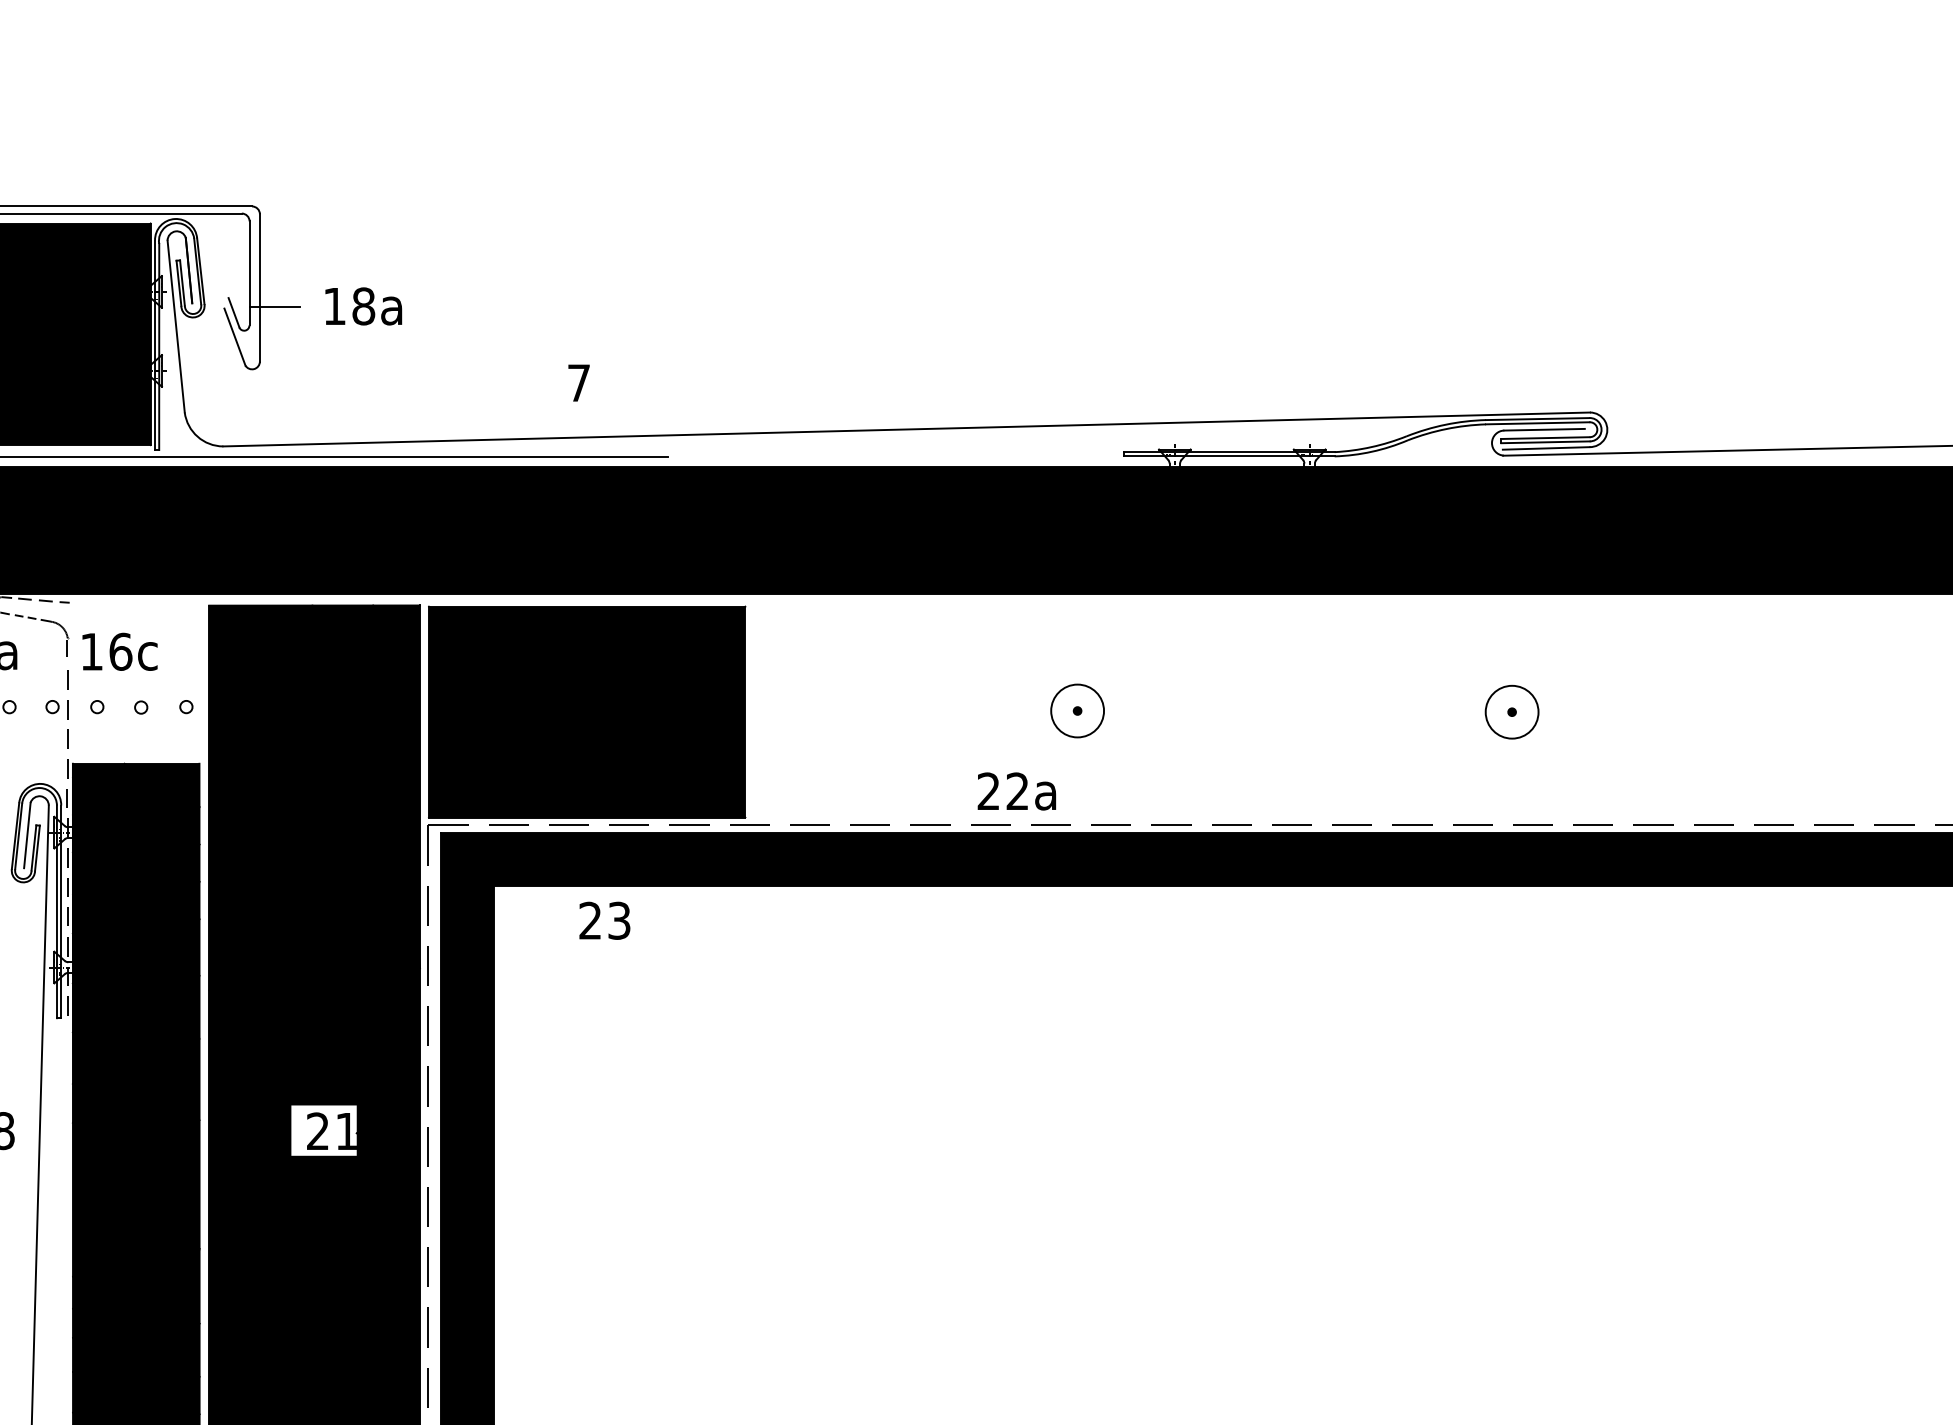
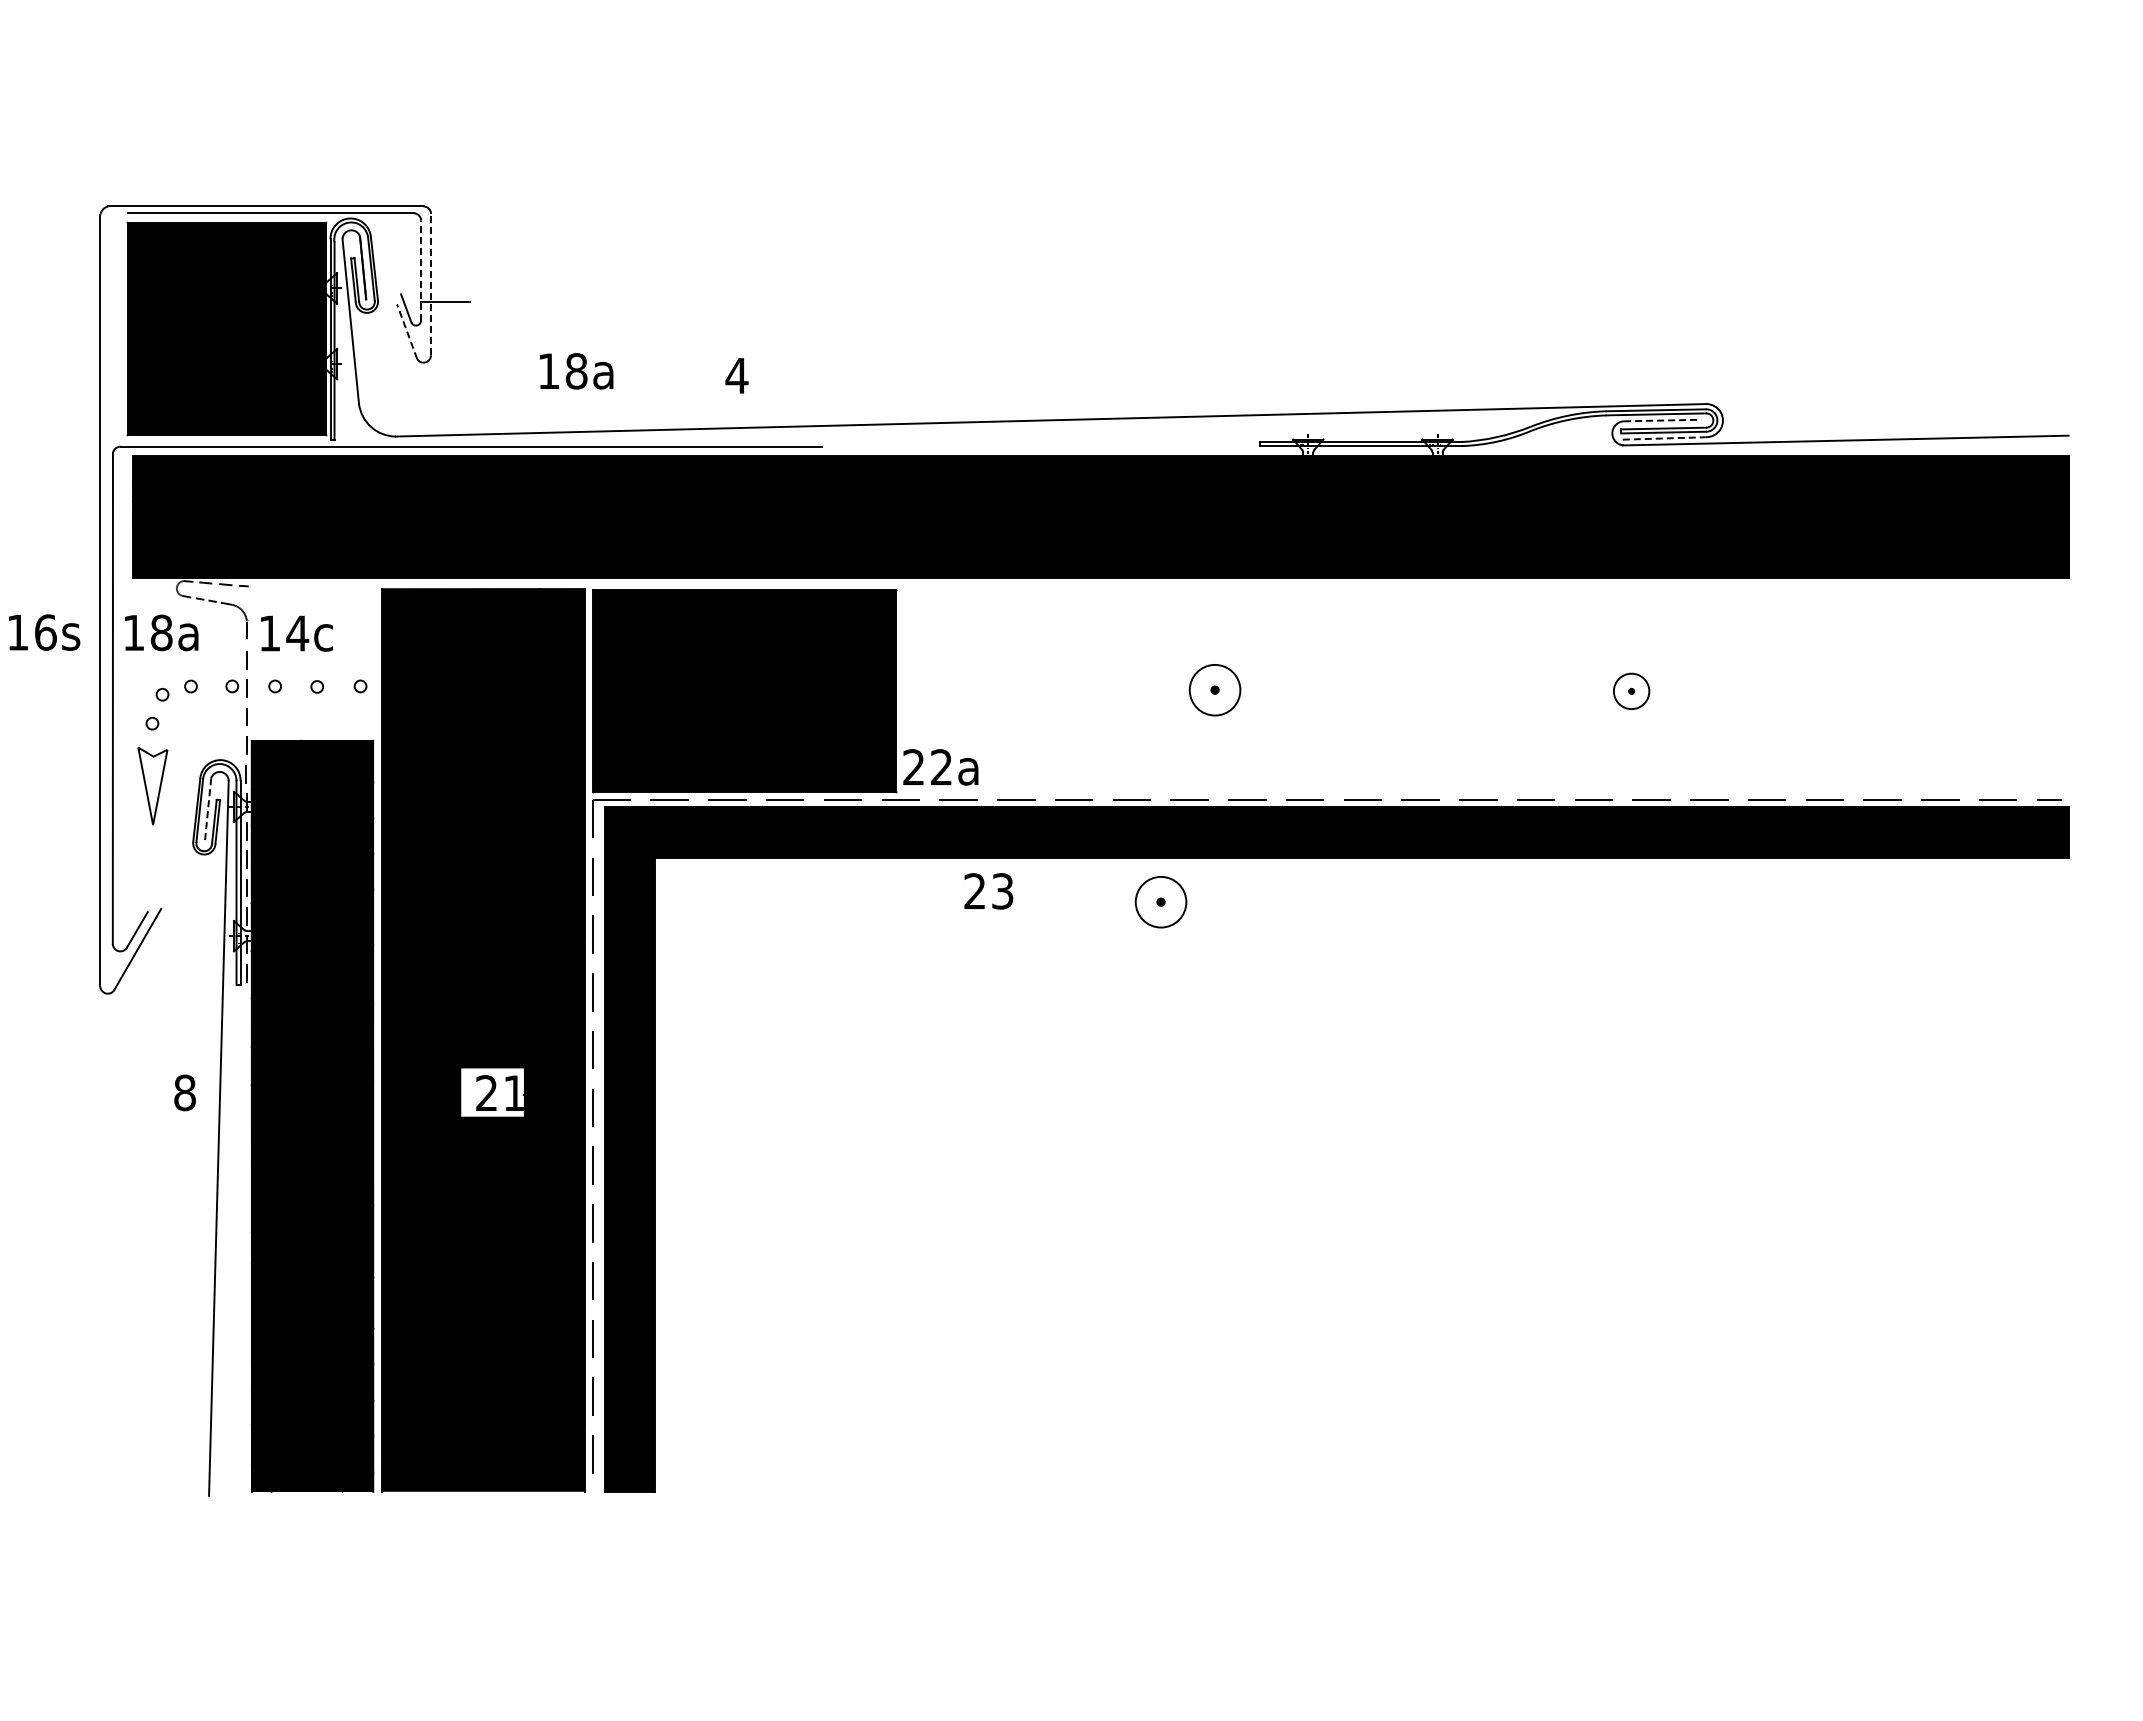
line: (249, 273) -> (421, 270), solid -> dashed
line: (260, 287) -> (431, 284), solid -> dashed
text: (363, 306) -> (576, 371), moved
line: (234, 336) -> (406, 331), solid -> dashed
text: (578, 382) -> (736, 375), 7 -> 4
line: (1544, 429) -> (1662, 420), solid -> dashed
line: (1546, 448) -> (1664, 438), solid -> dashed
text: (120, 651) -> (297, 633), 16c -> 14c
part: (1511, 712) -> (1631, 691), size x0.7
text: (1016, 791) -> (940, 767), moved
line: (27, 836) -> (208, 810), solid -> dashed
text: (604, 920) -> (988, 891), moved
part: (1020, 932) -> (1160, 902), added

